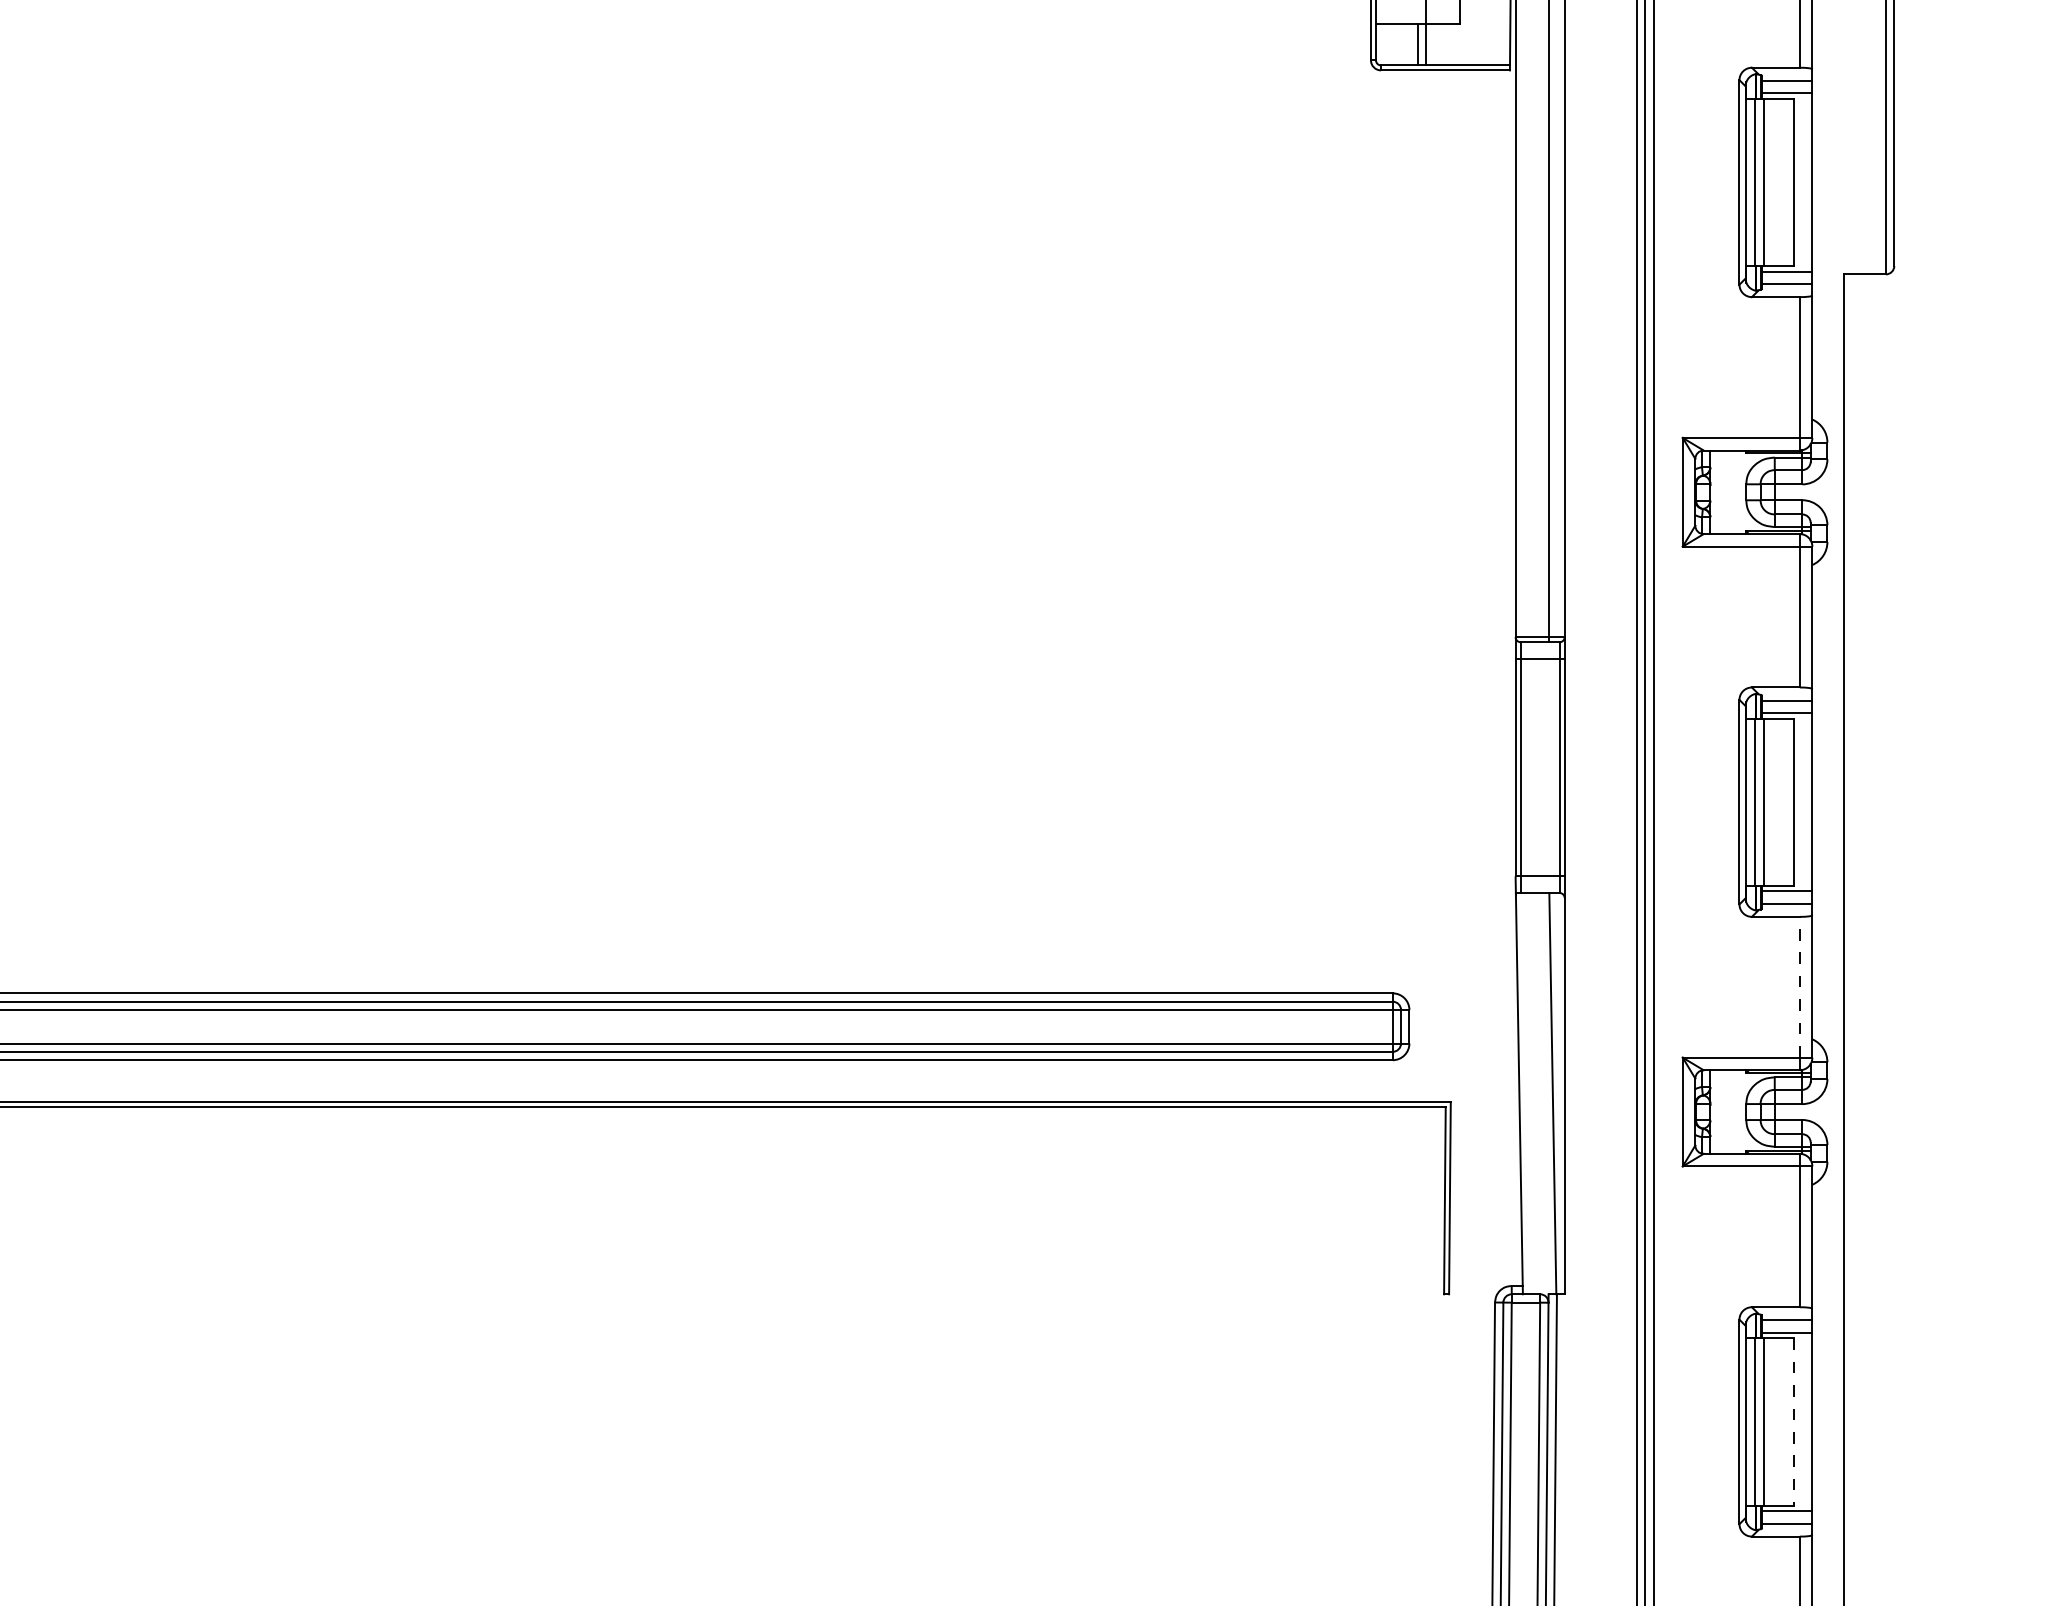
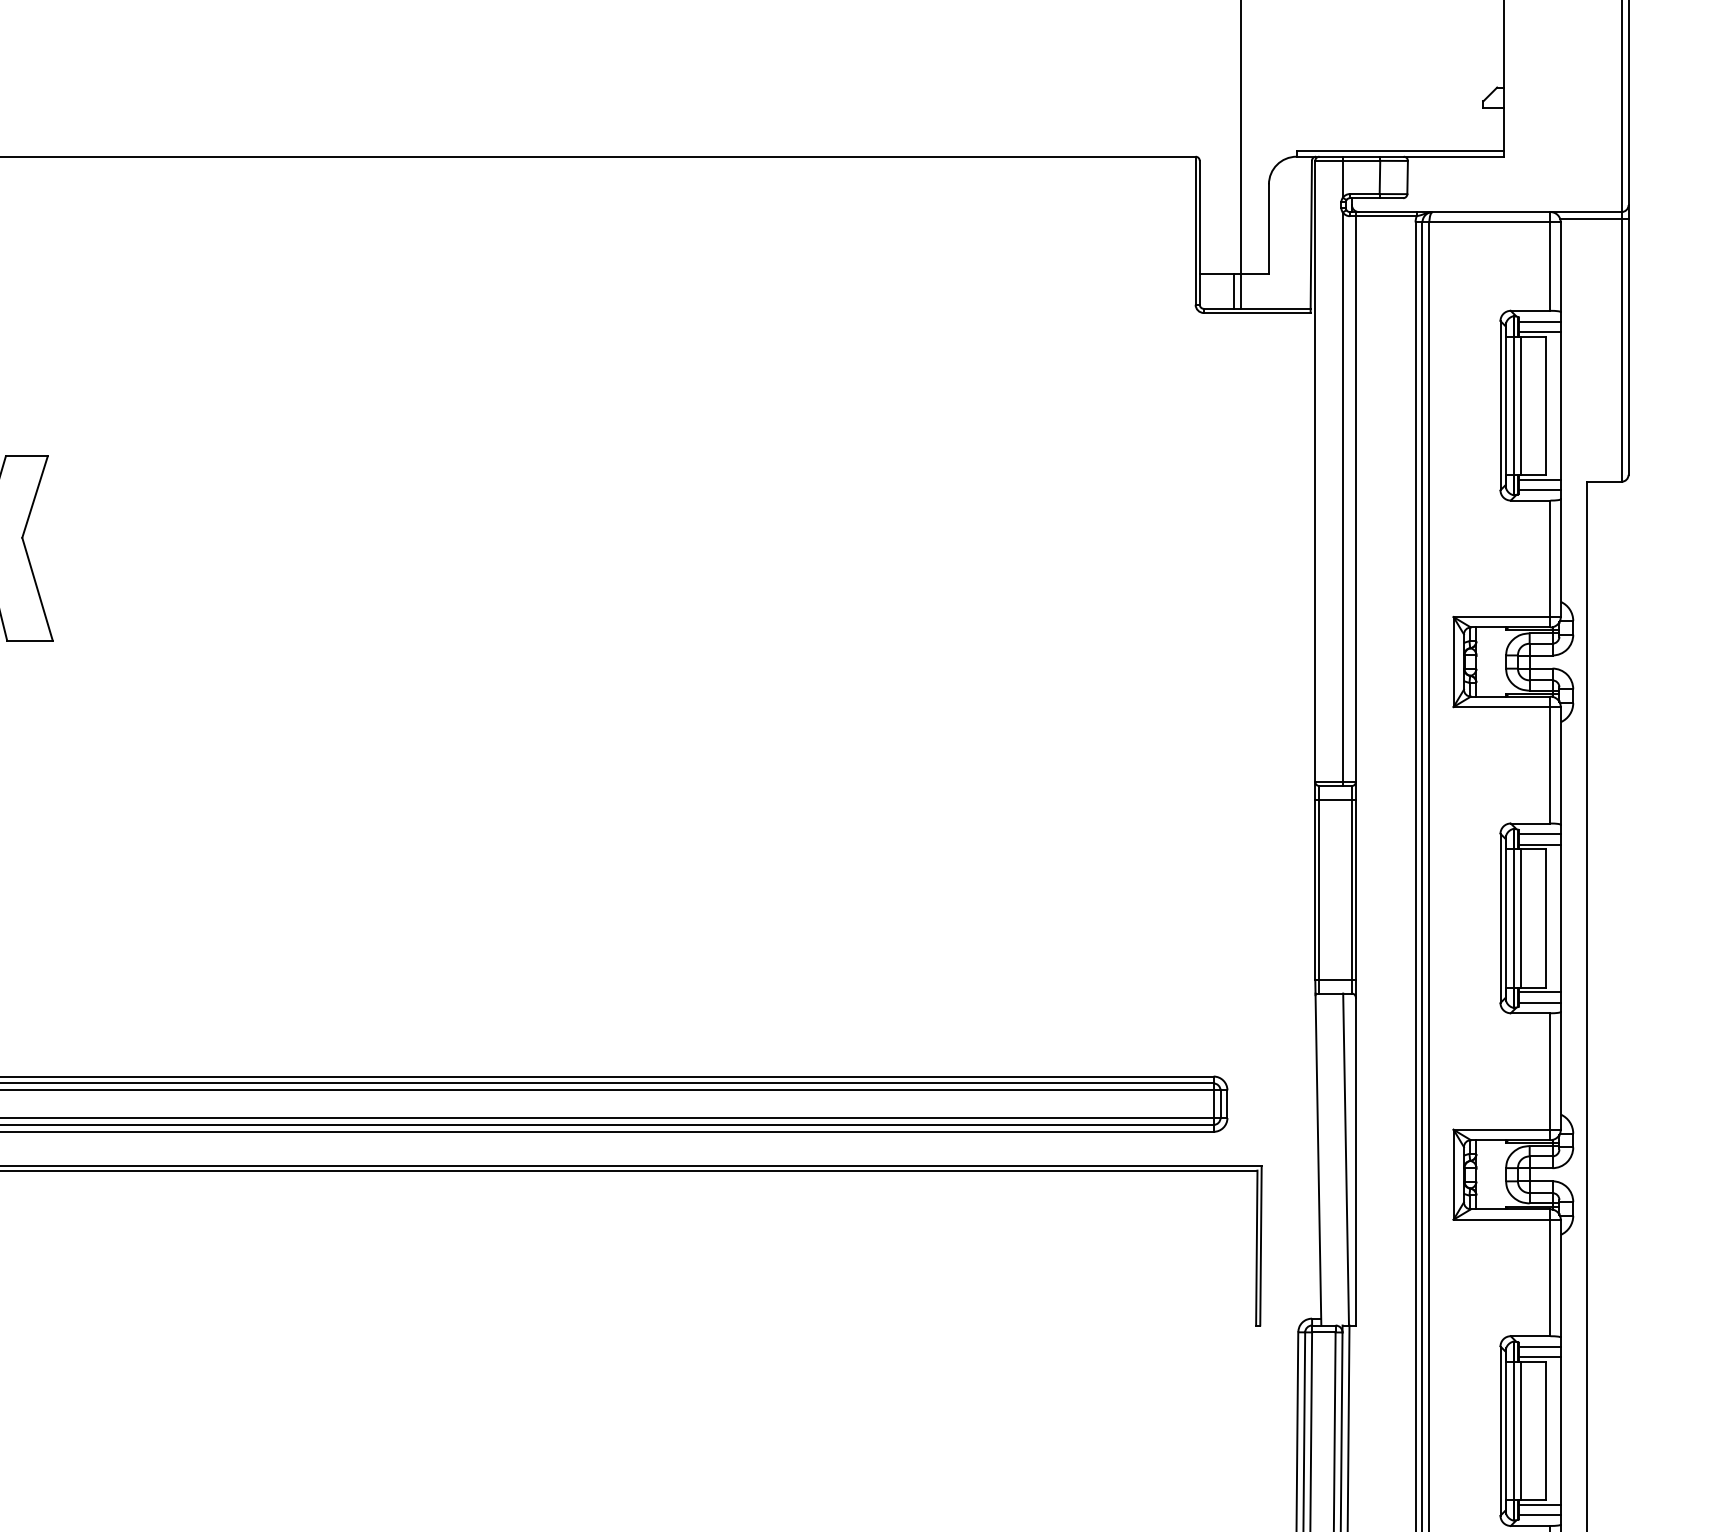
line: (1799, 987) -> (1550, 1071), dashed -> solid
line: (1793, 1422) -> (1545, 1431), dashed -> solid

